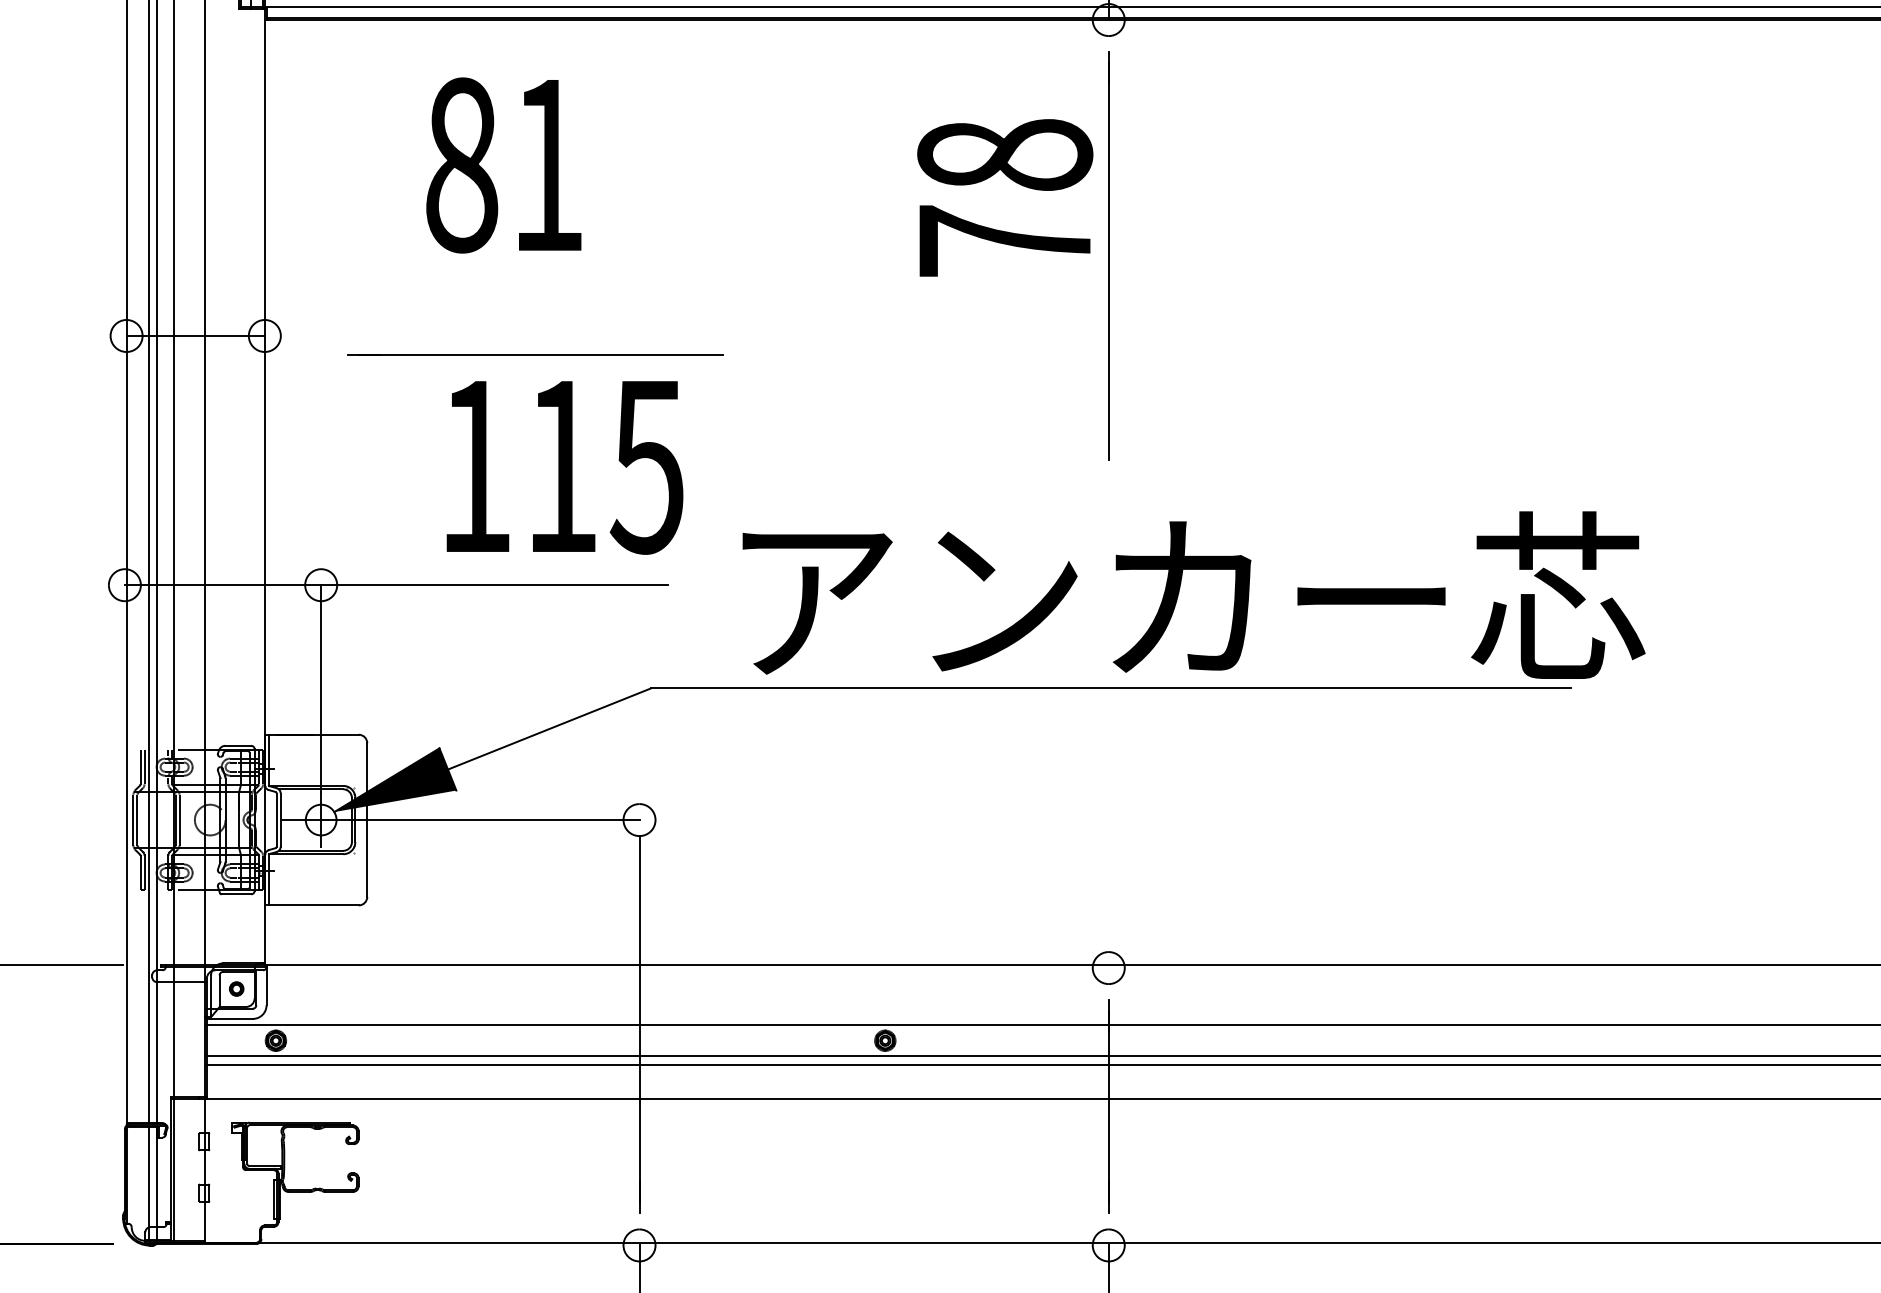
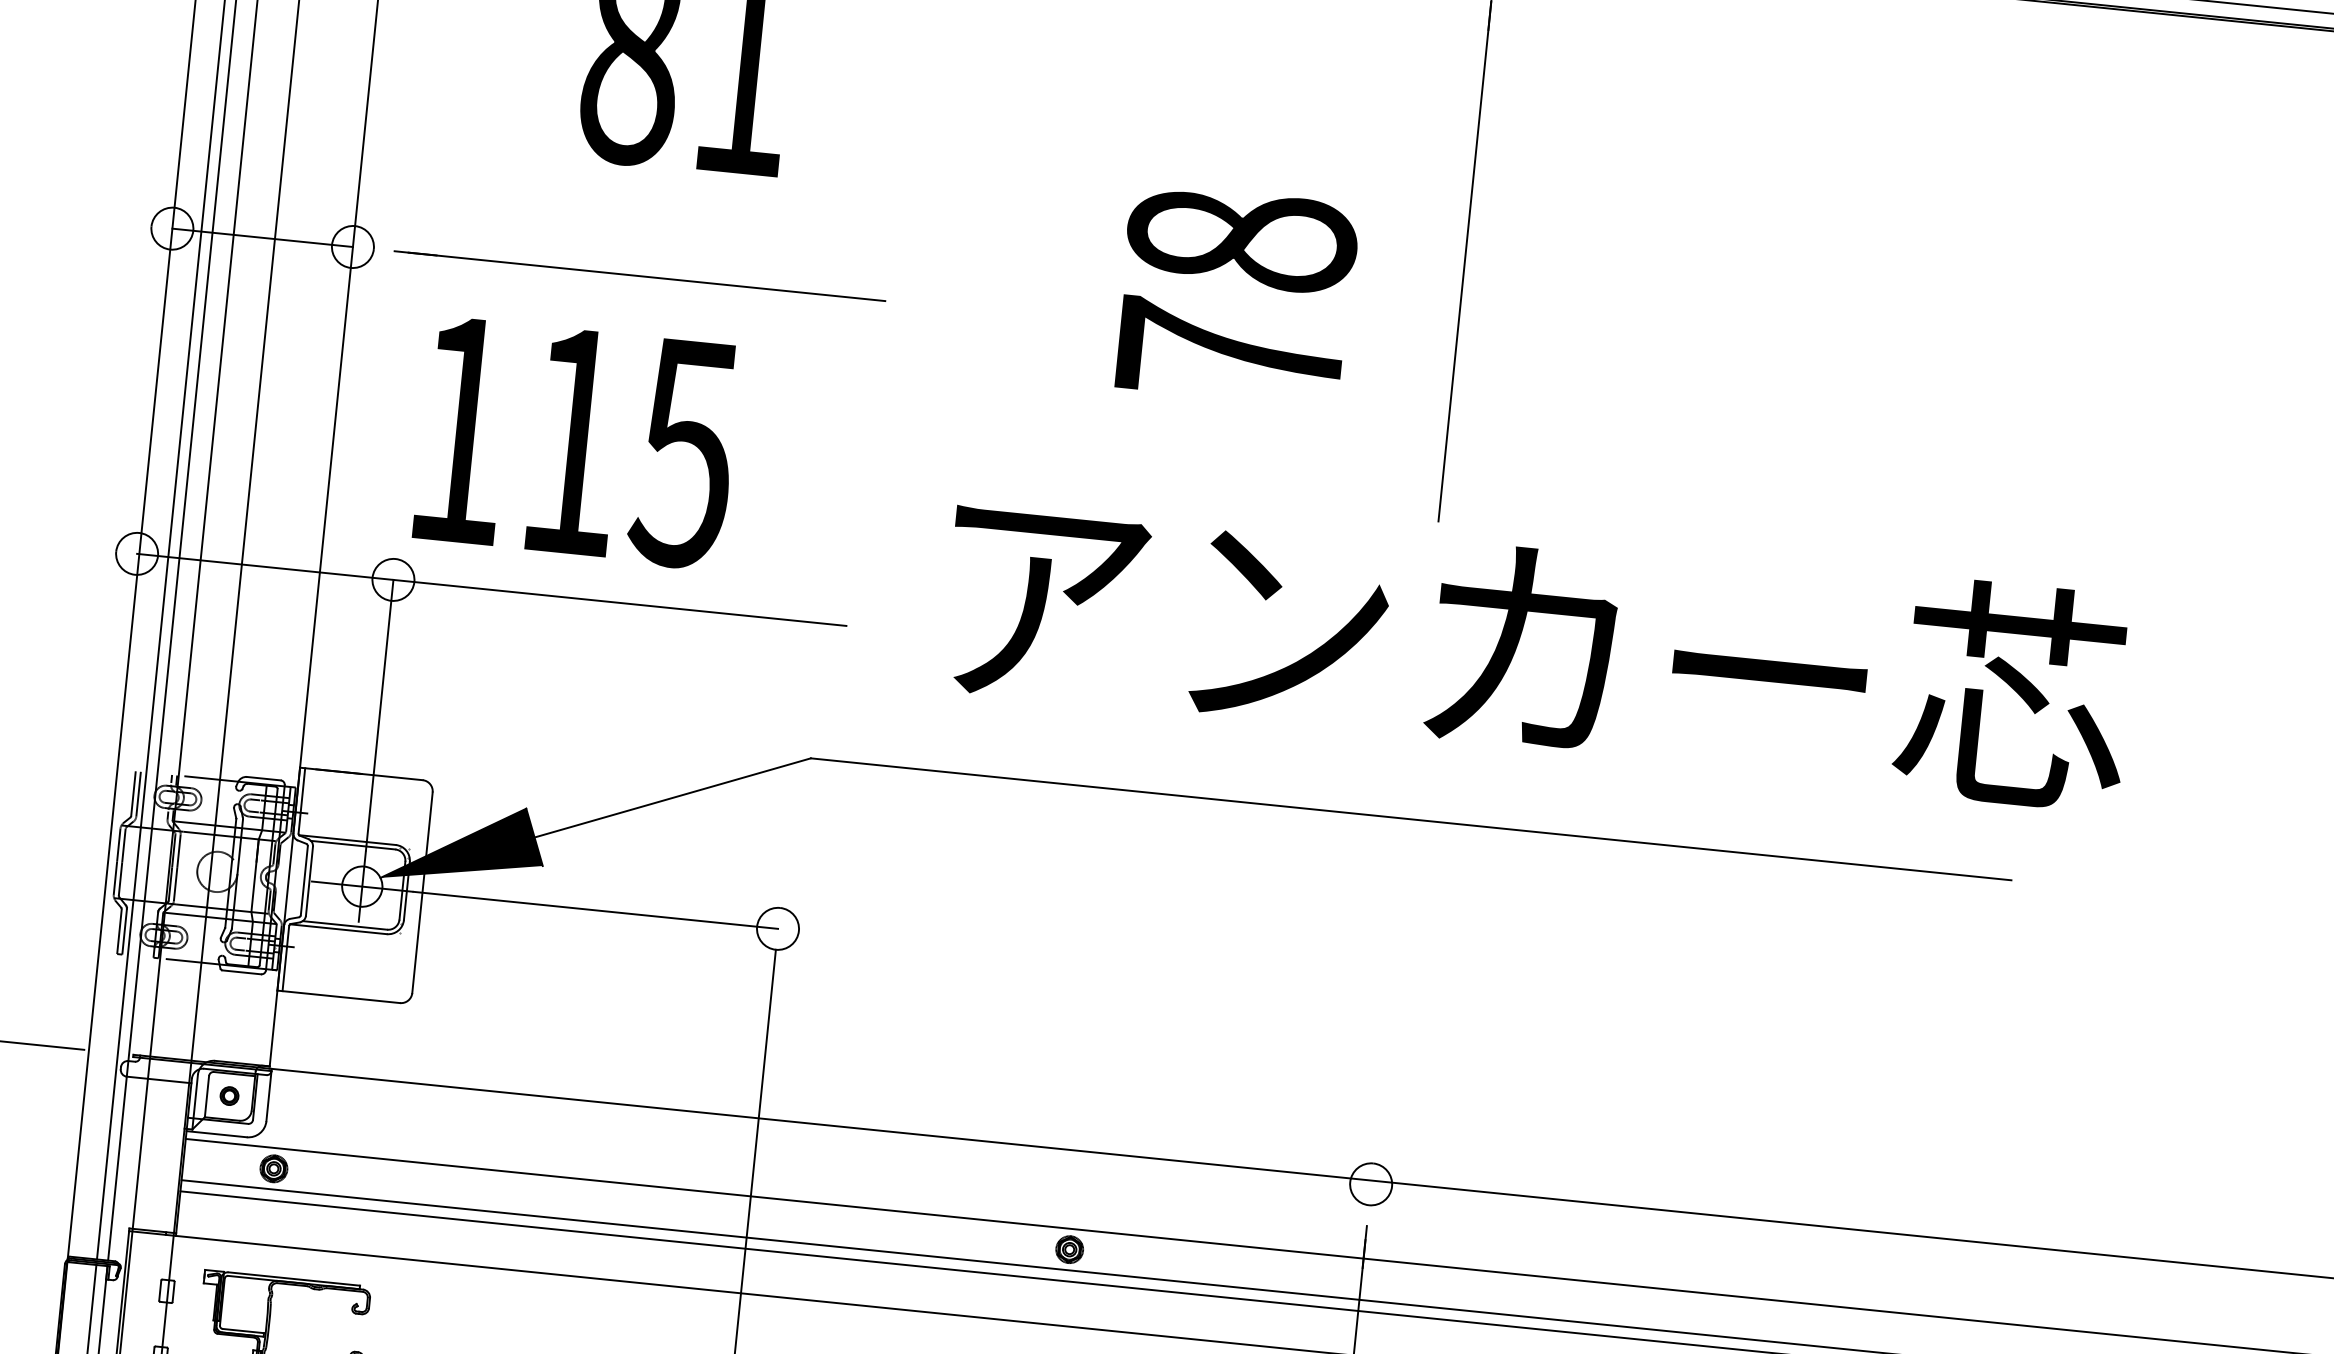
text: (1005, 197) -> (1236, 295), moved
line: (535, 354) -> (639, 275), moved
text: (564, 467) -> (576, 443), moved
text: (1193, 594) -> (1537, 645), moved

